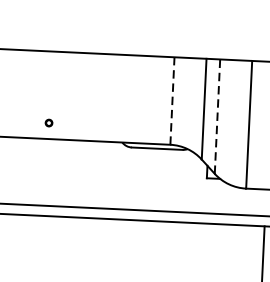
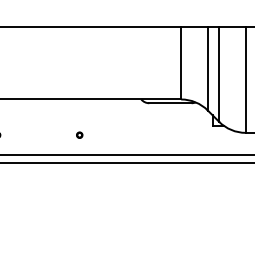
line: (172, 100) -> (181, 62), dashed -> solid
line: (217, 116) -> (219, 74), dashed -> solid
part: (48, 122) -> (79, 134), moved

